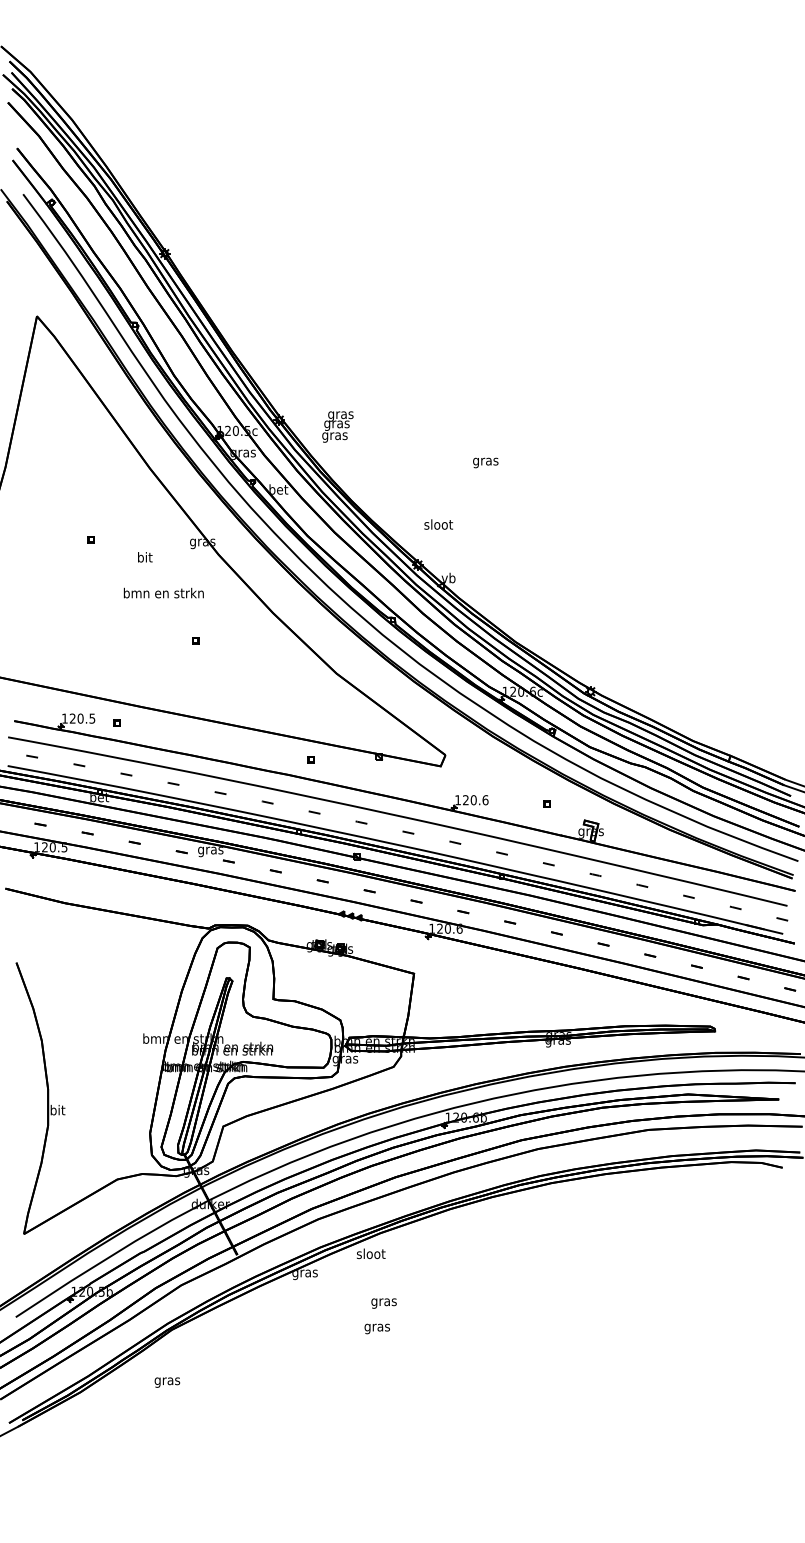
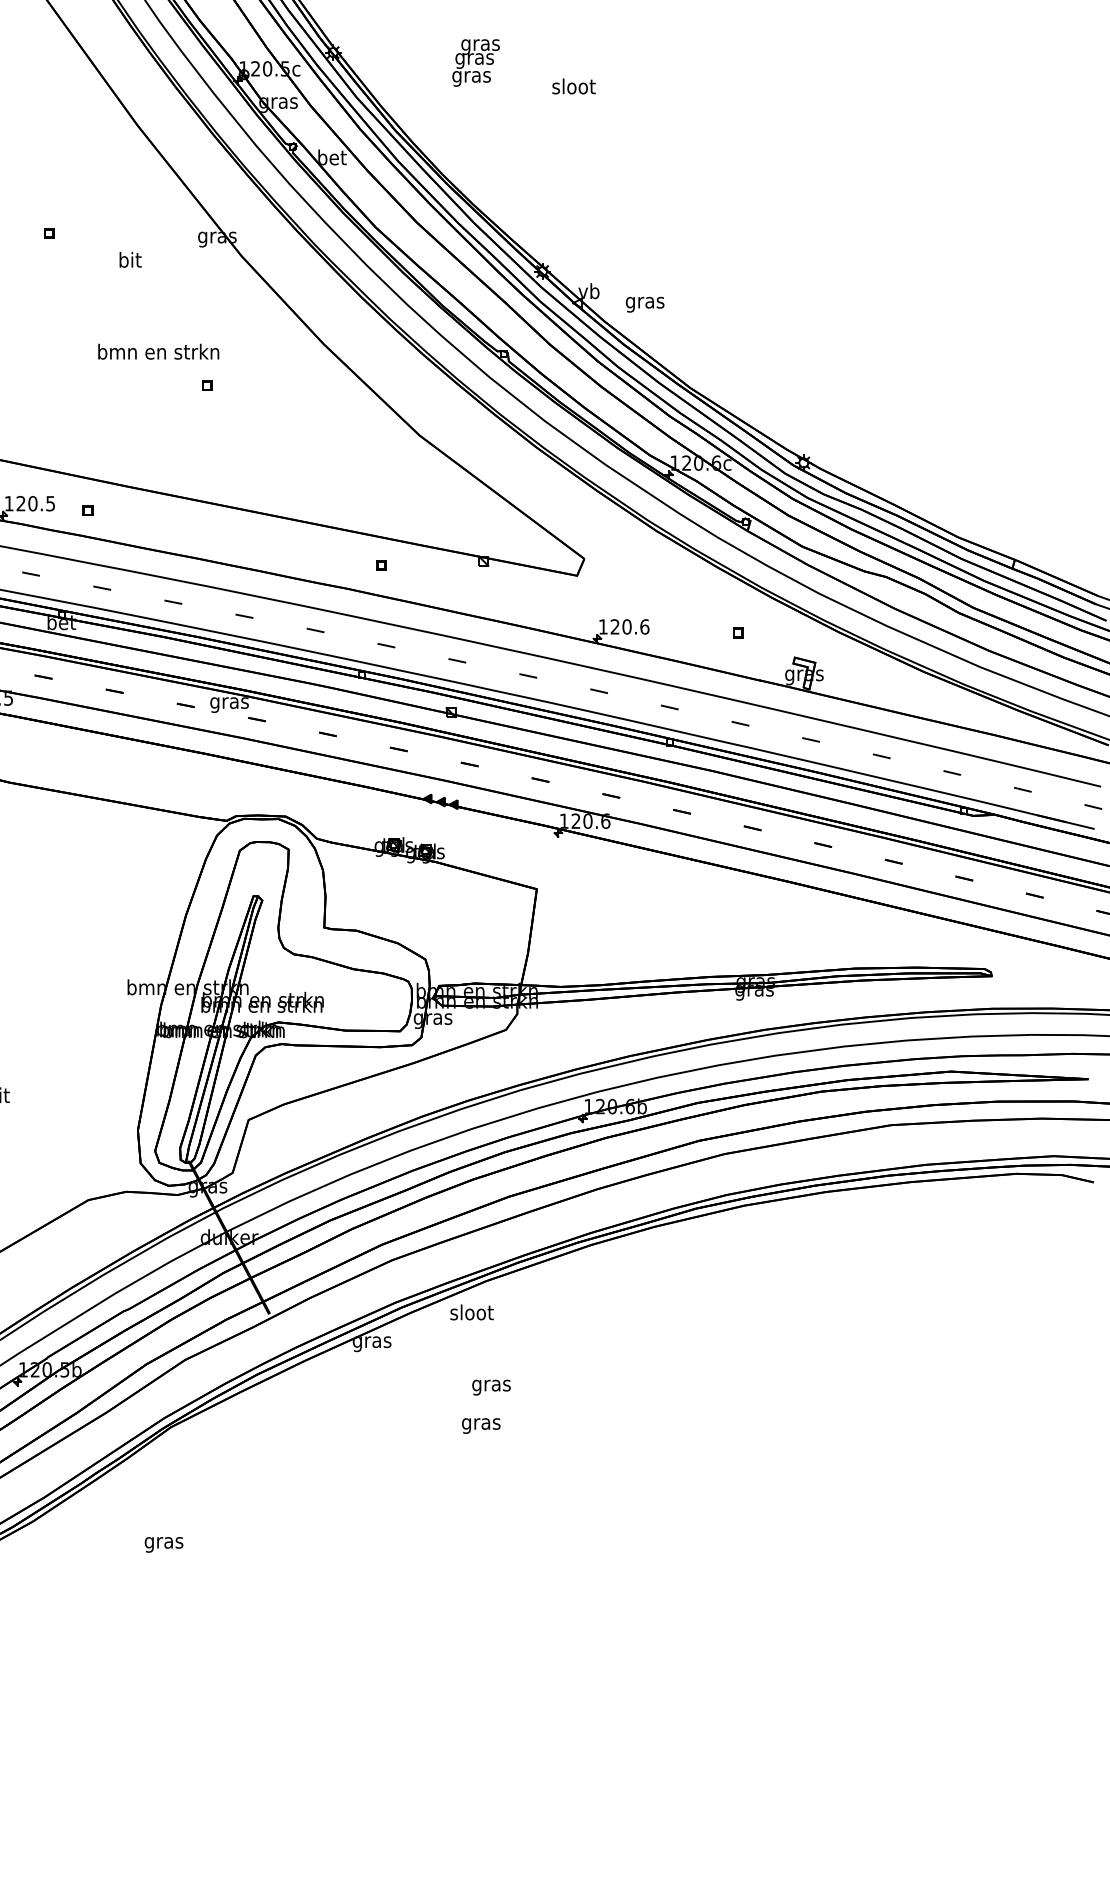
text: (337, 426) -> (475, 62), moved
text: (485, 462) -> (644, 303), moved
text: (438, 524) -> (573, 86), moved
text: (163, 592) -> (158, 350), moved
text: (167, 1382) -> (164, 1544), moved

